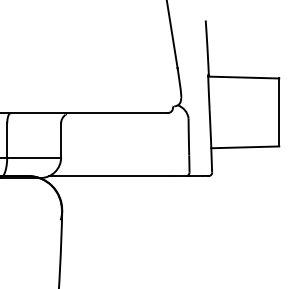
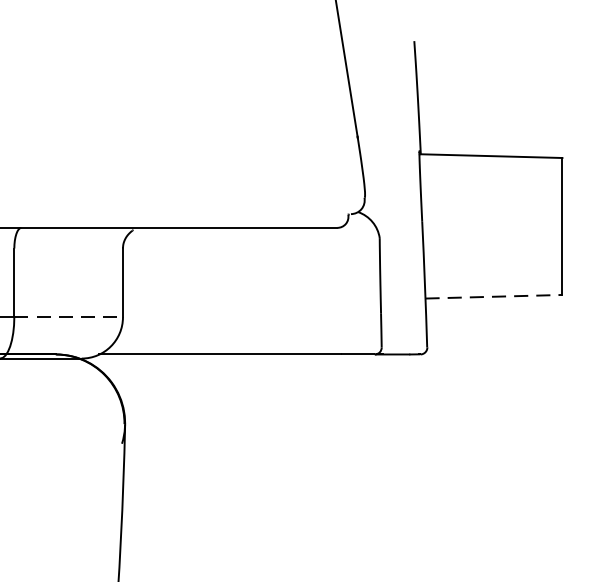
line: (245, 147) -> (494, 297), solid -> dashed
line: (34, 157) -> (69, 317), solid -> dashed

